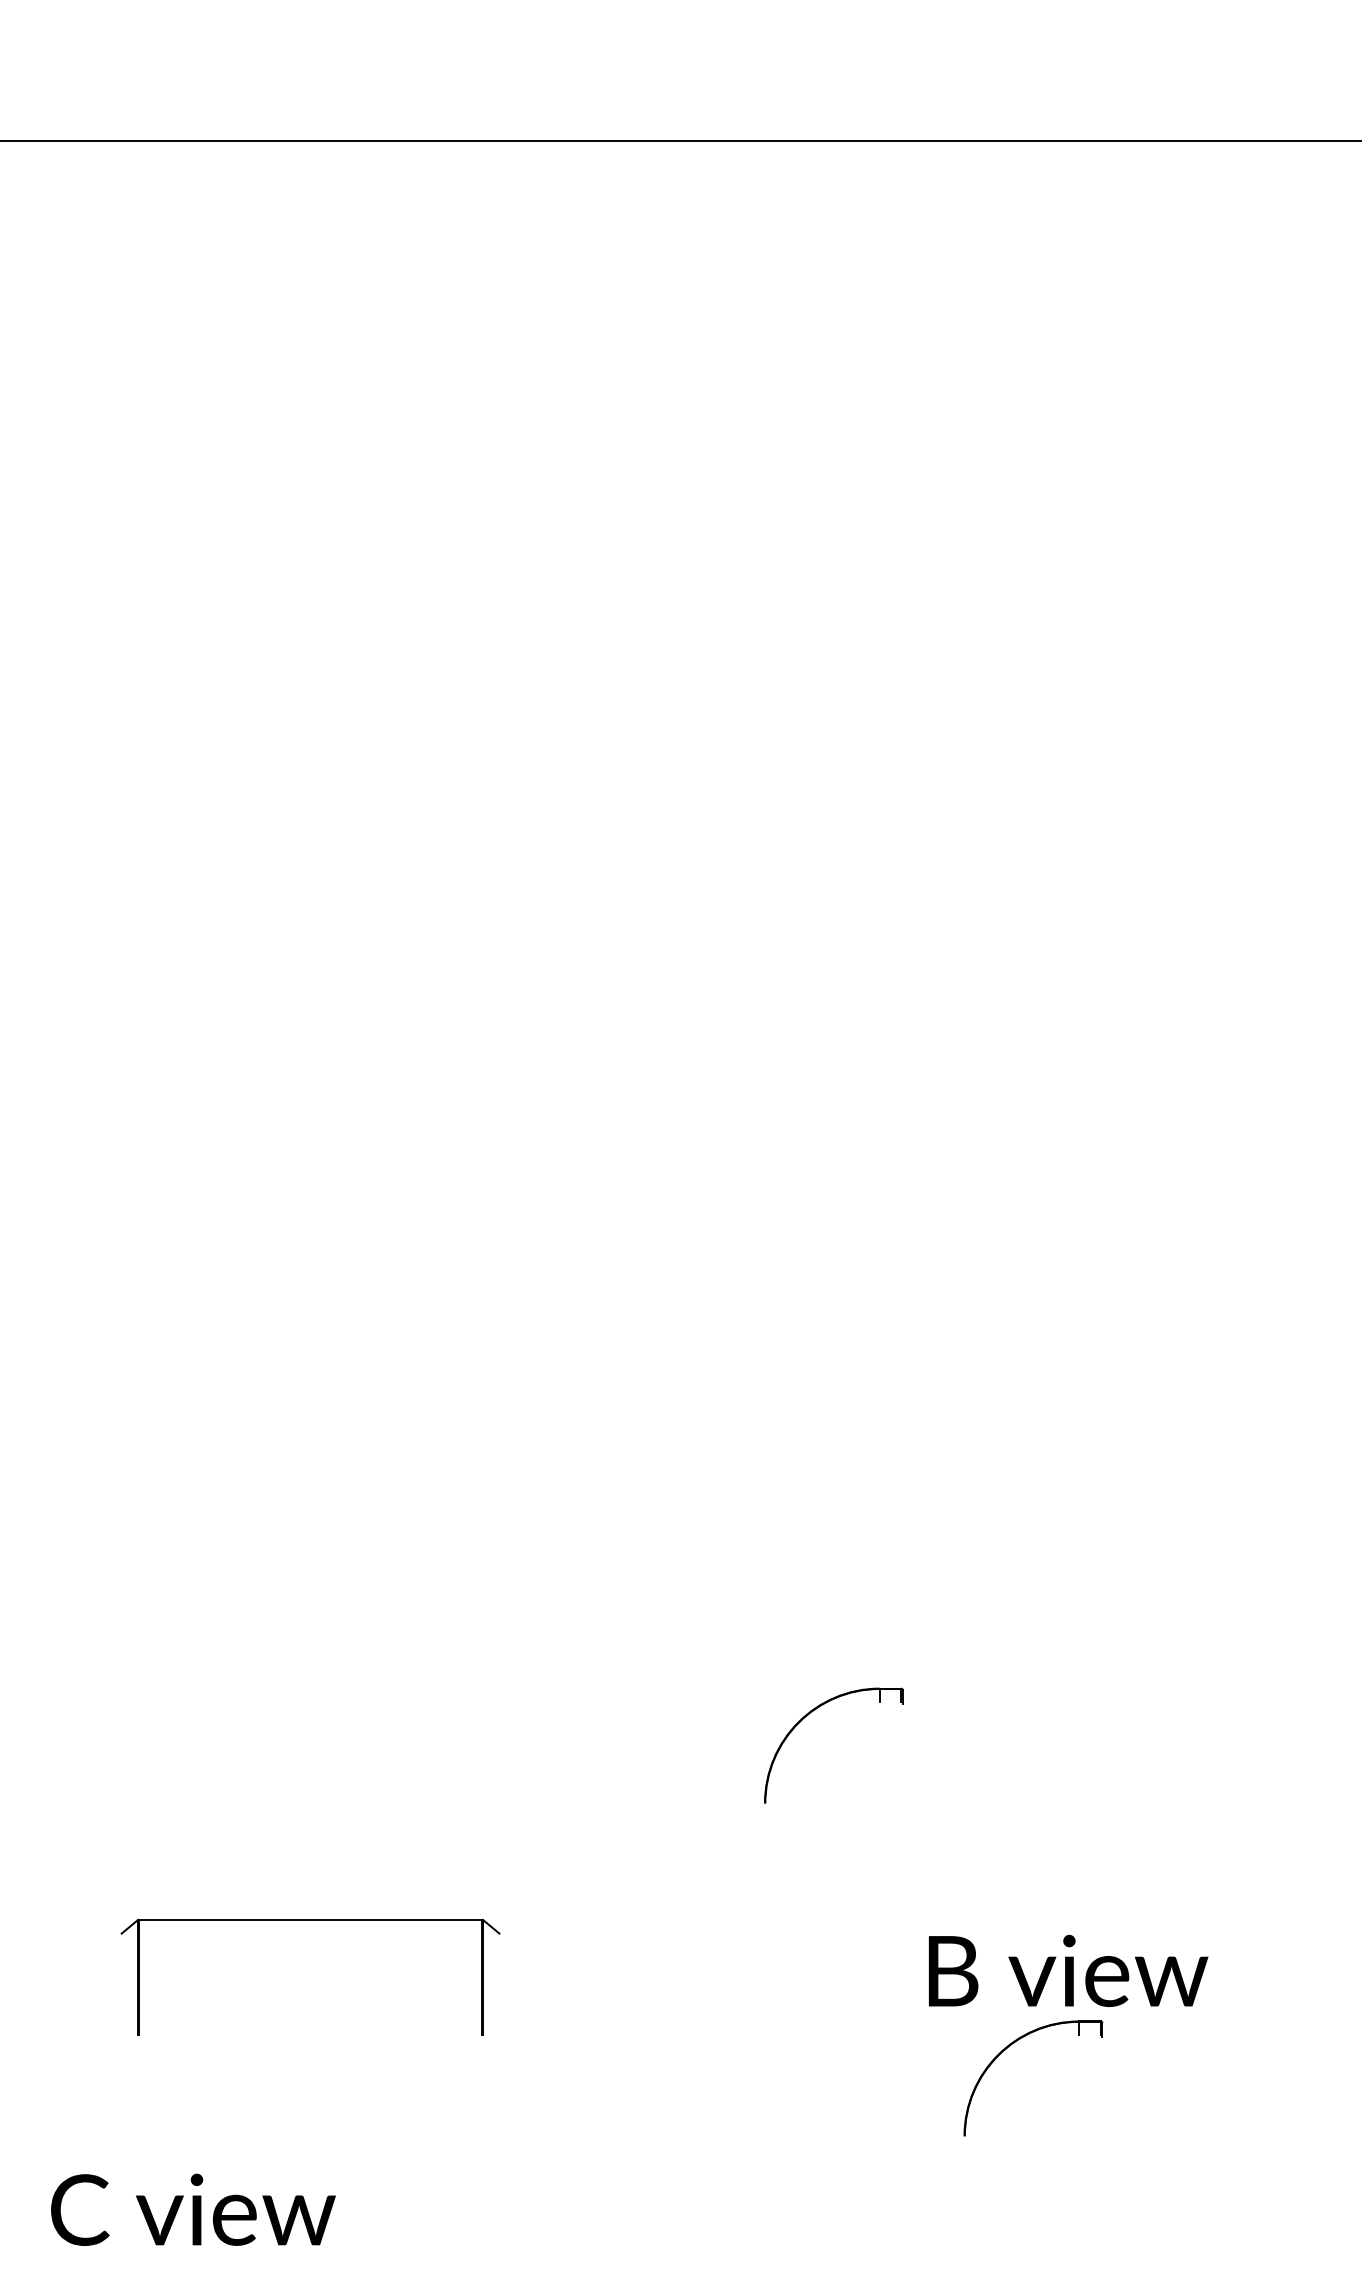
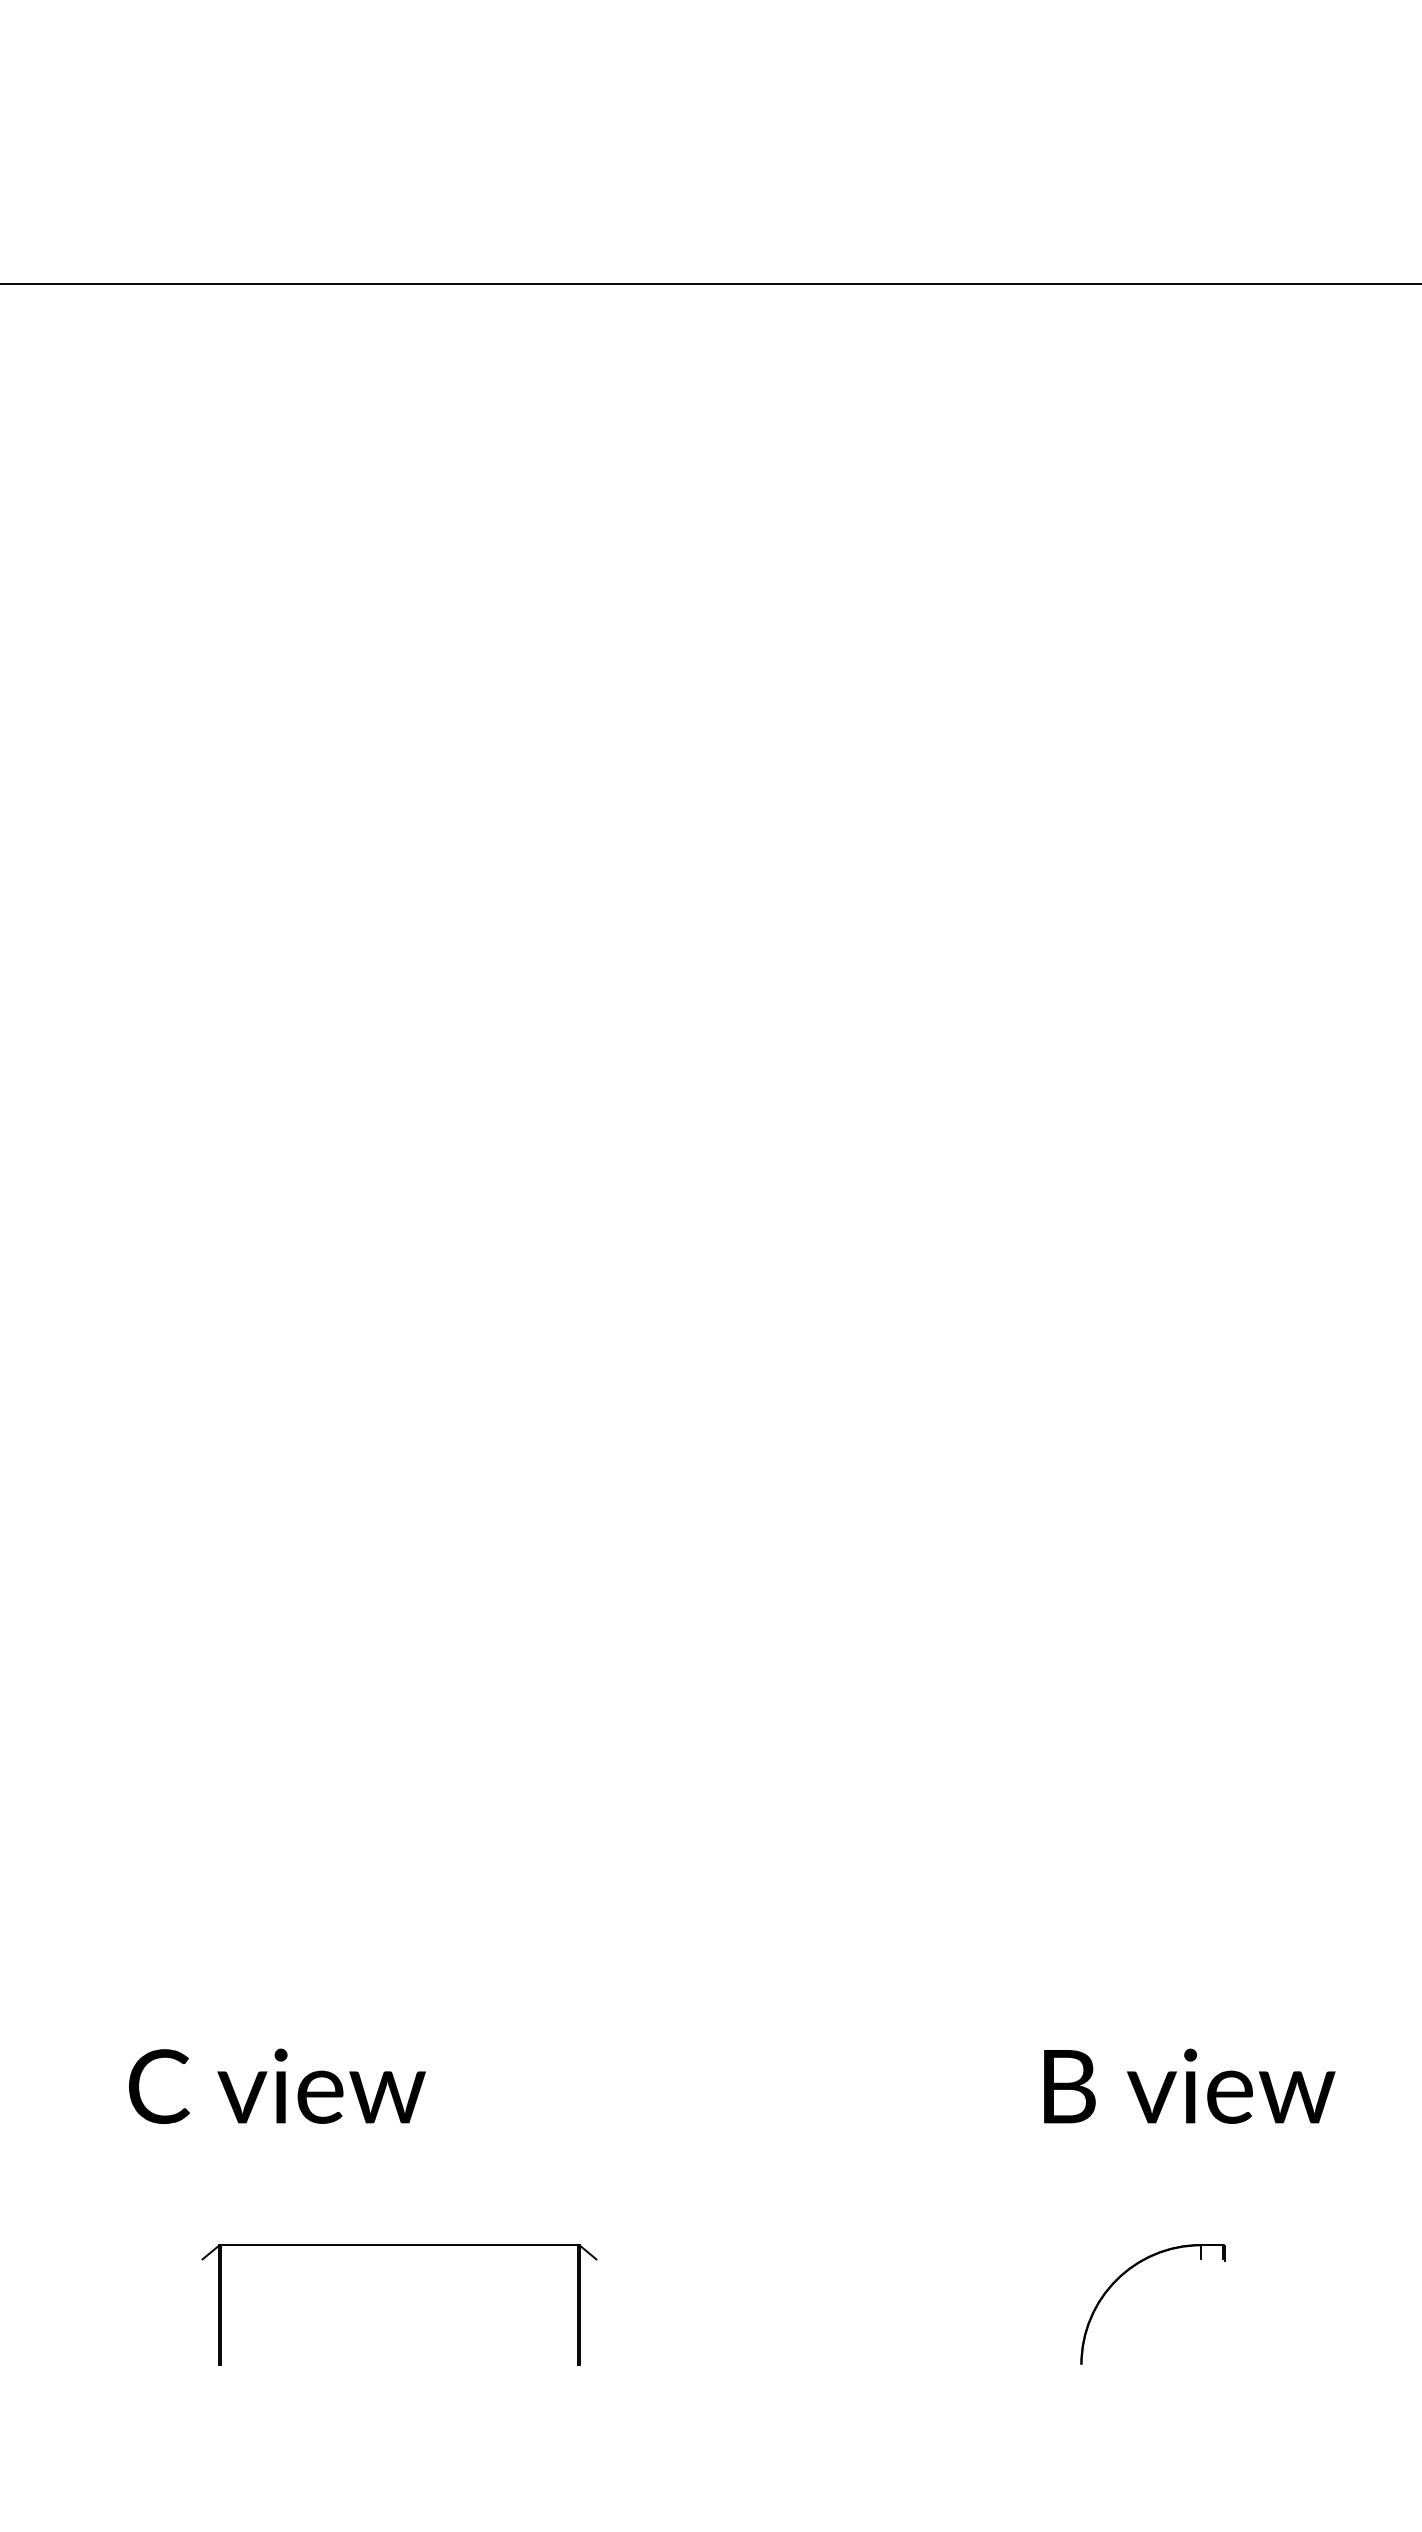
part: (810, 1714) -> (920, 1924), removed
part: (310, 1920) -> (399, 2245), moved
text: (1068, 1970) -> (1189, 2085), moved
text: (193, 2209) -> (277, 2085), moved

